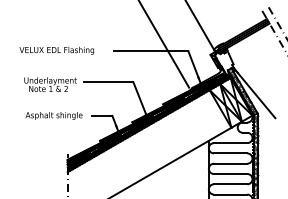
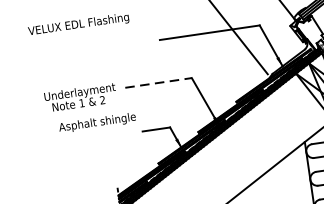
text: (56, 50) -> (78, 24), moved
line: (108, 82) -> (158, 83), solid -> dashed
text: (53, 115) -> (96, 122), moved

